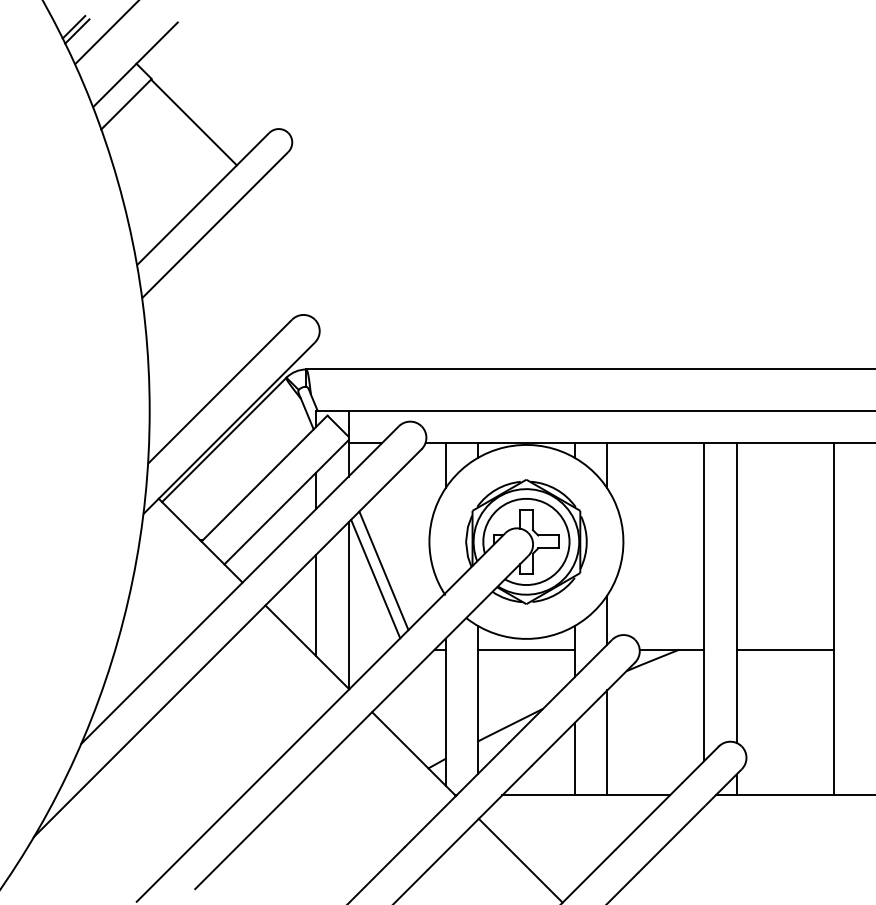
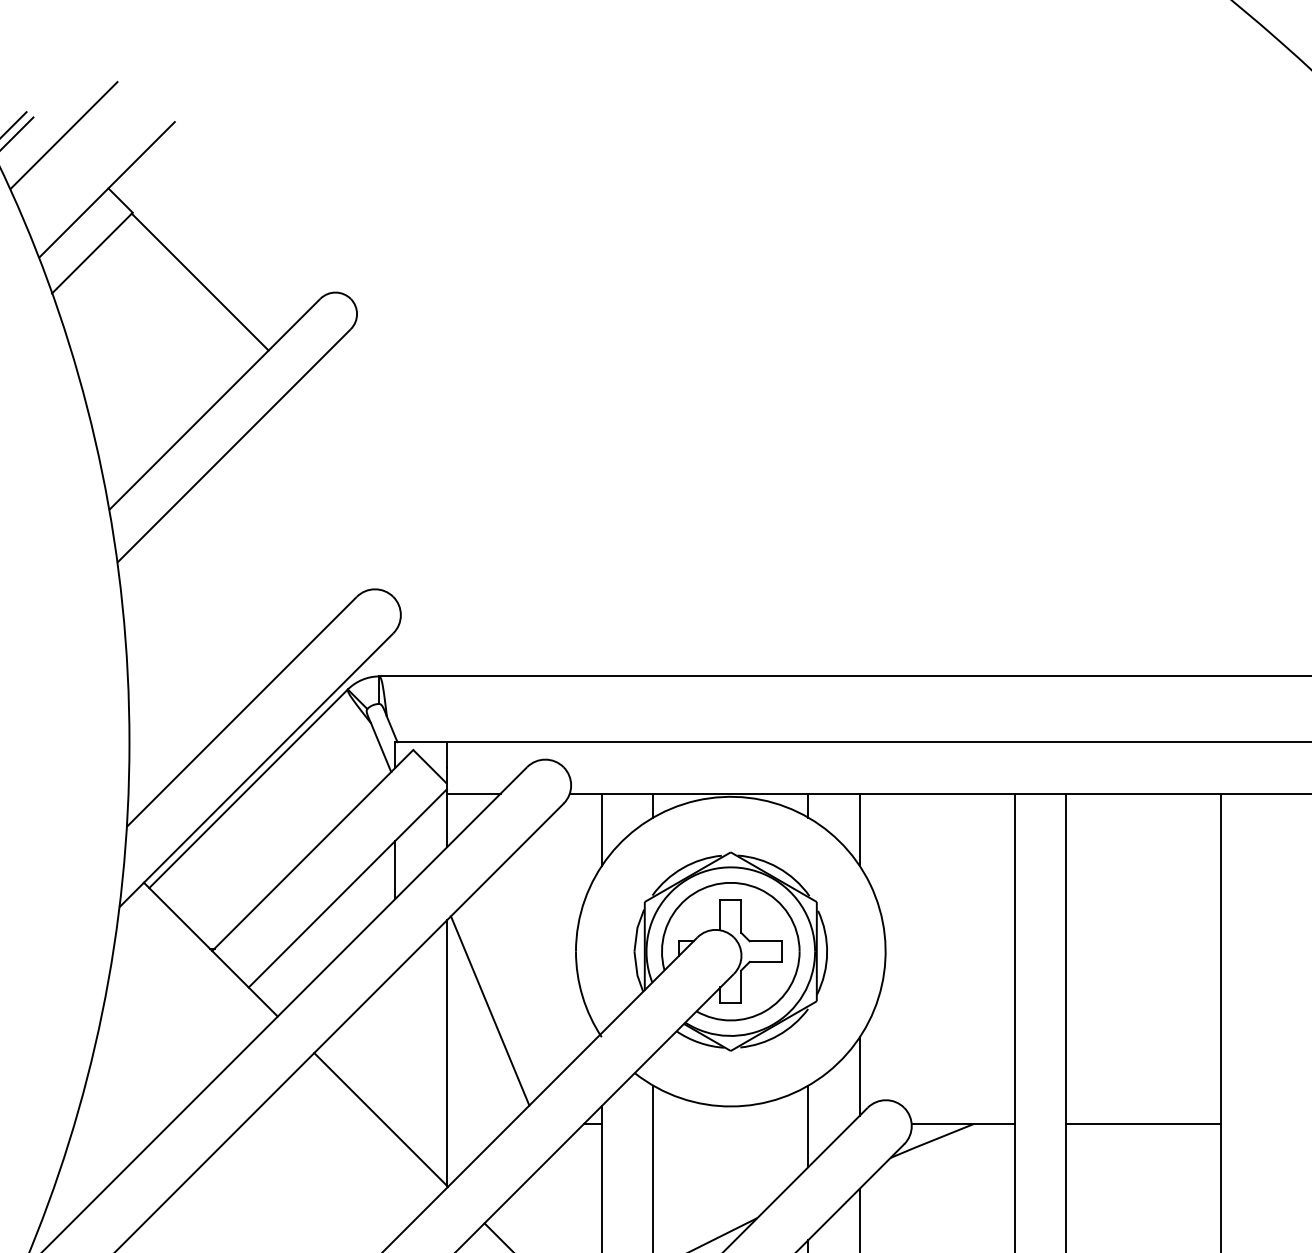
line: (383, 570) -> (502, 997), removed
line: (316, 605) -> (395, 1053), removed
line: (525, 649) -> (729, 1123), removed

